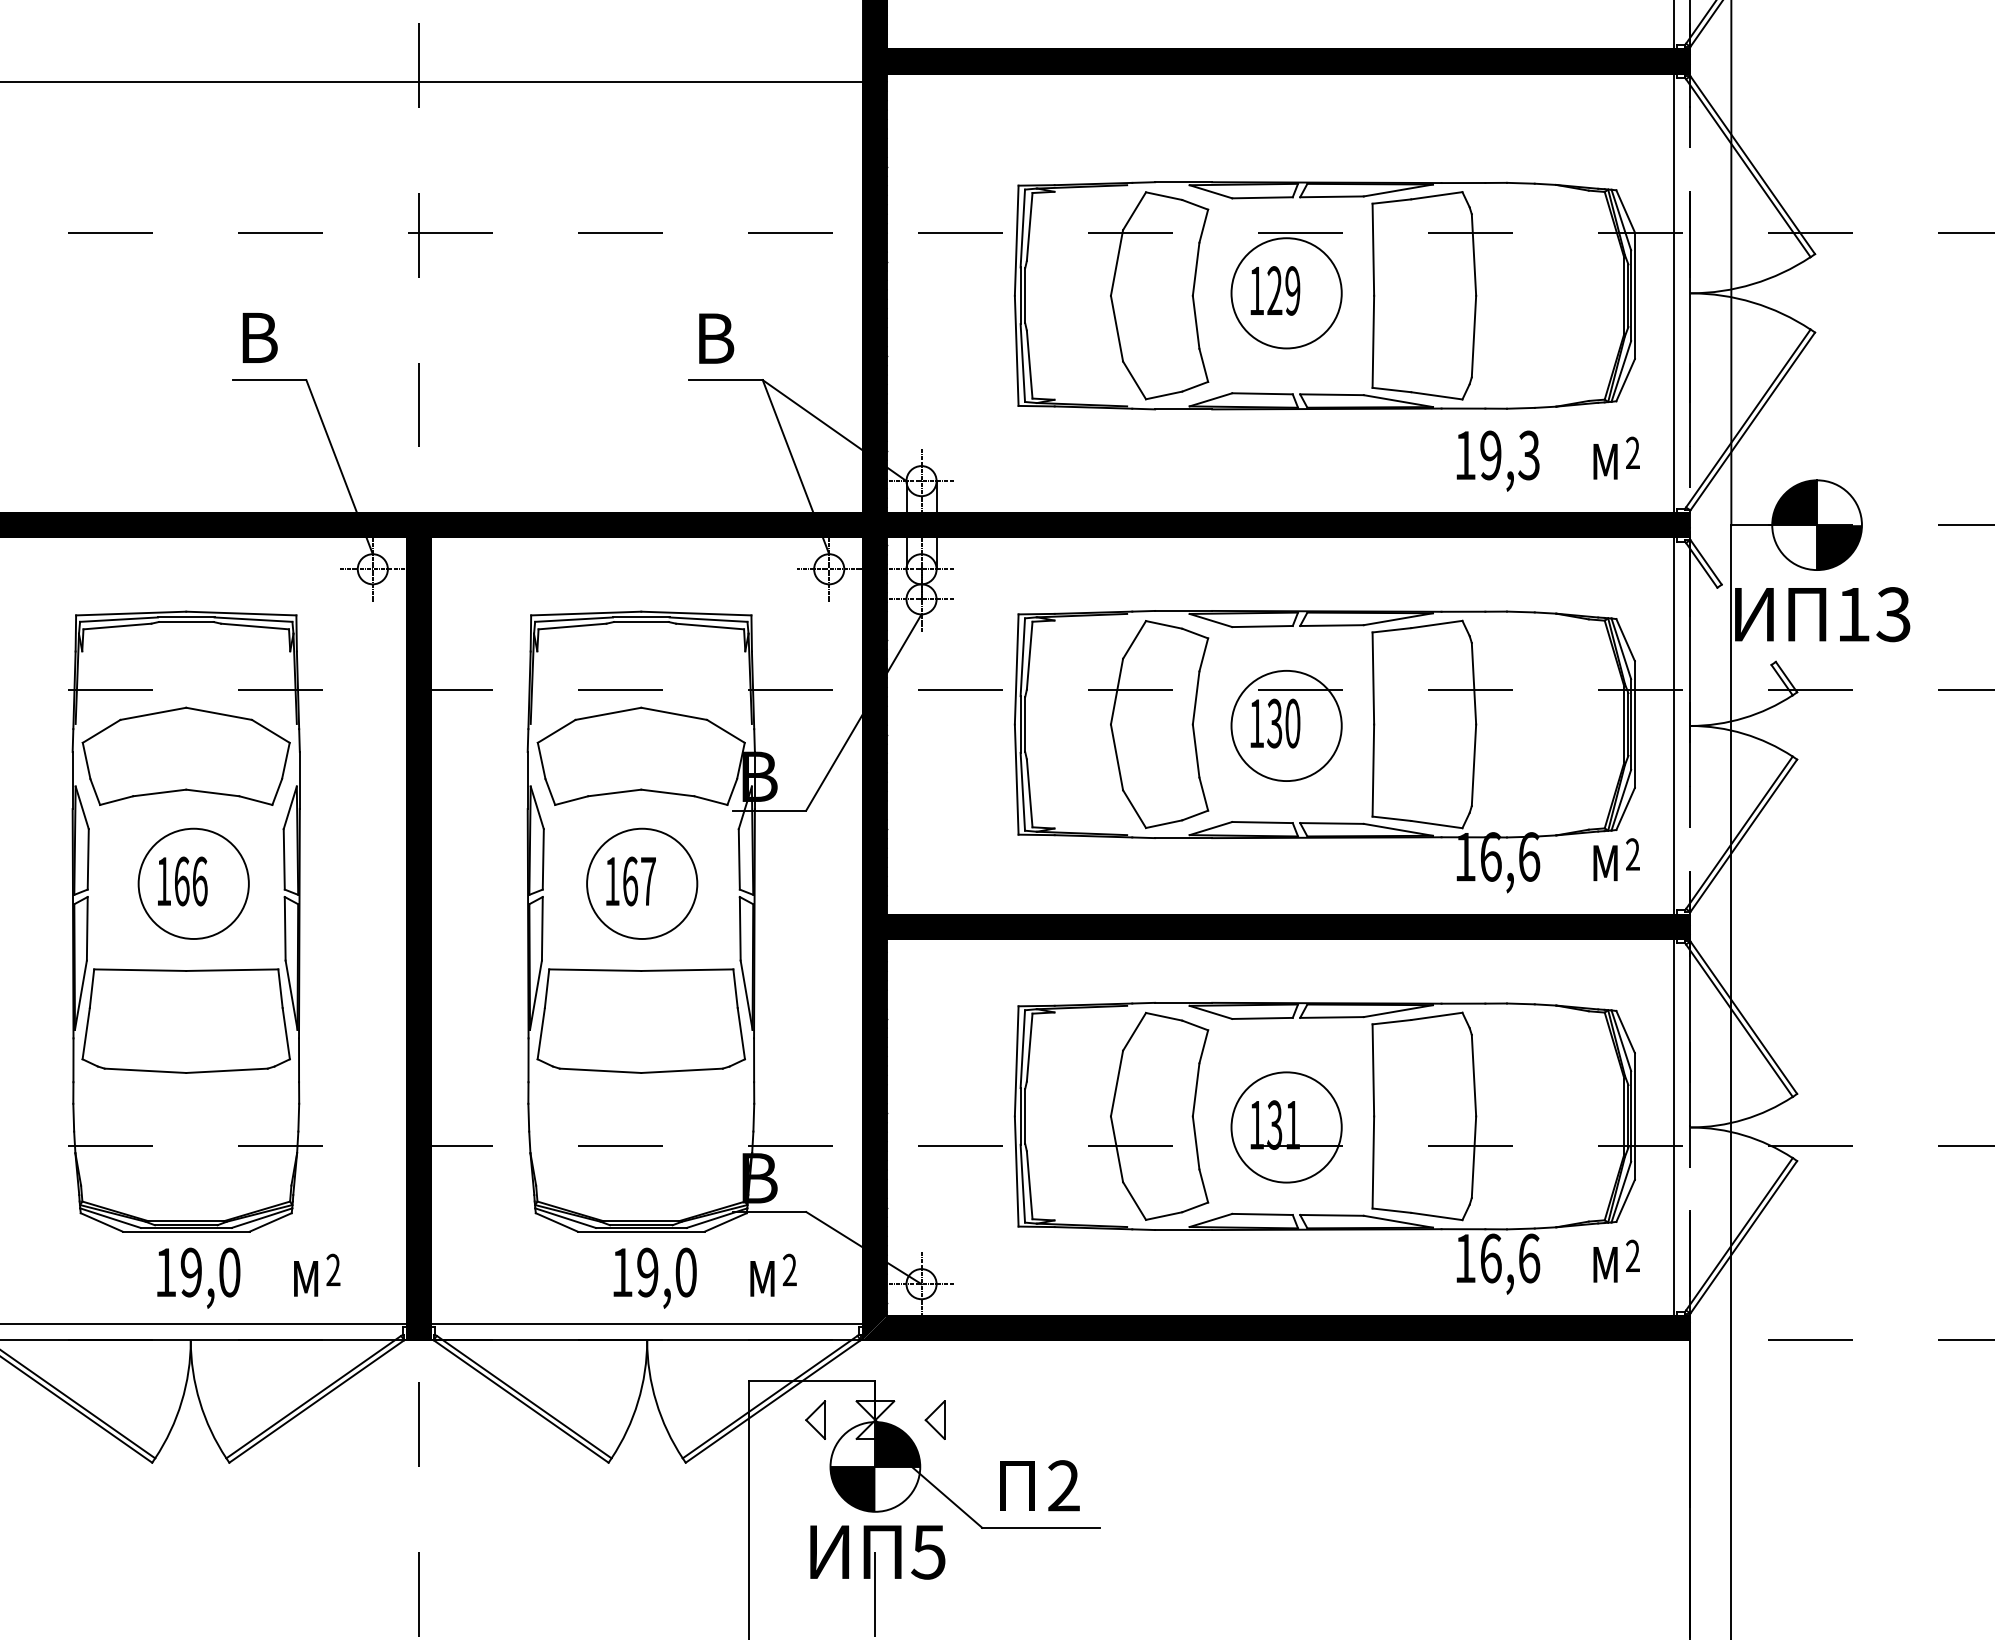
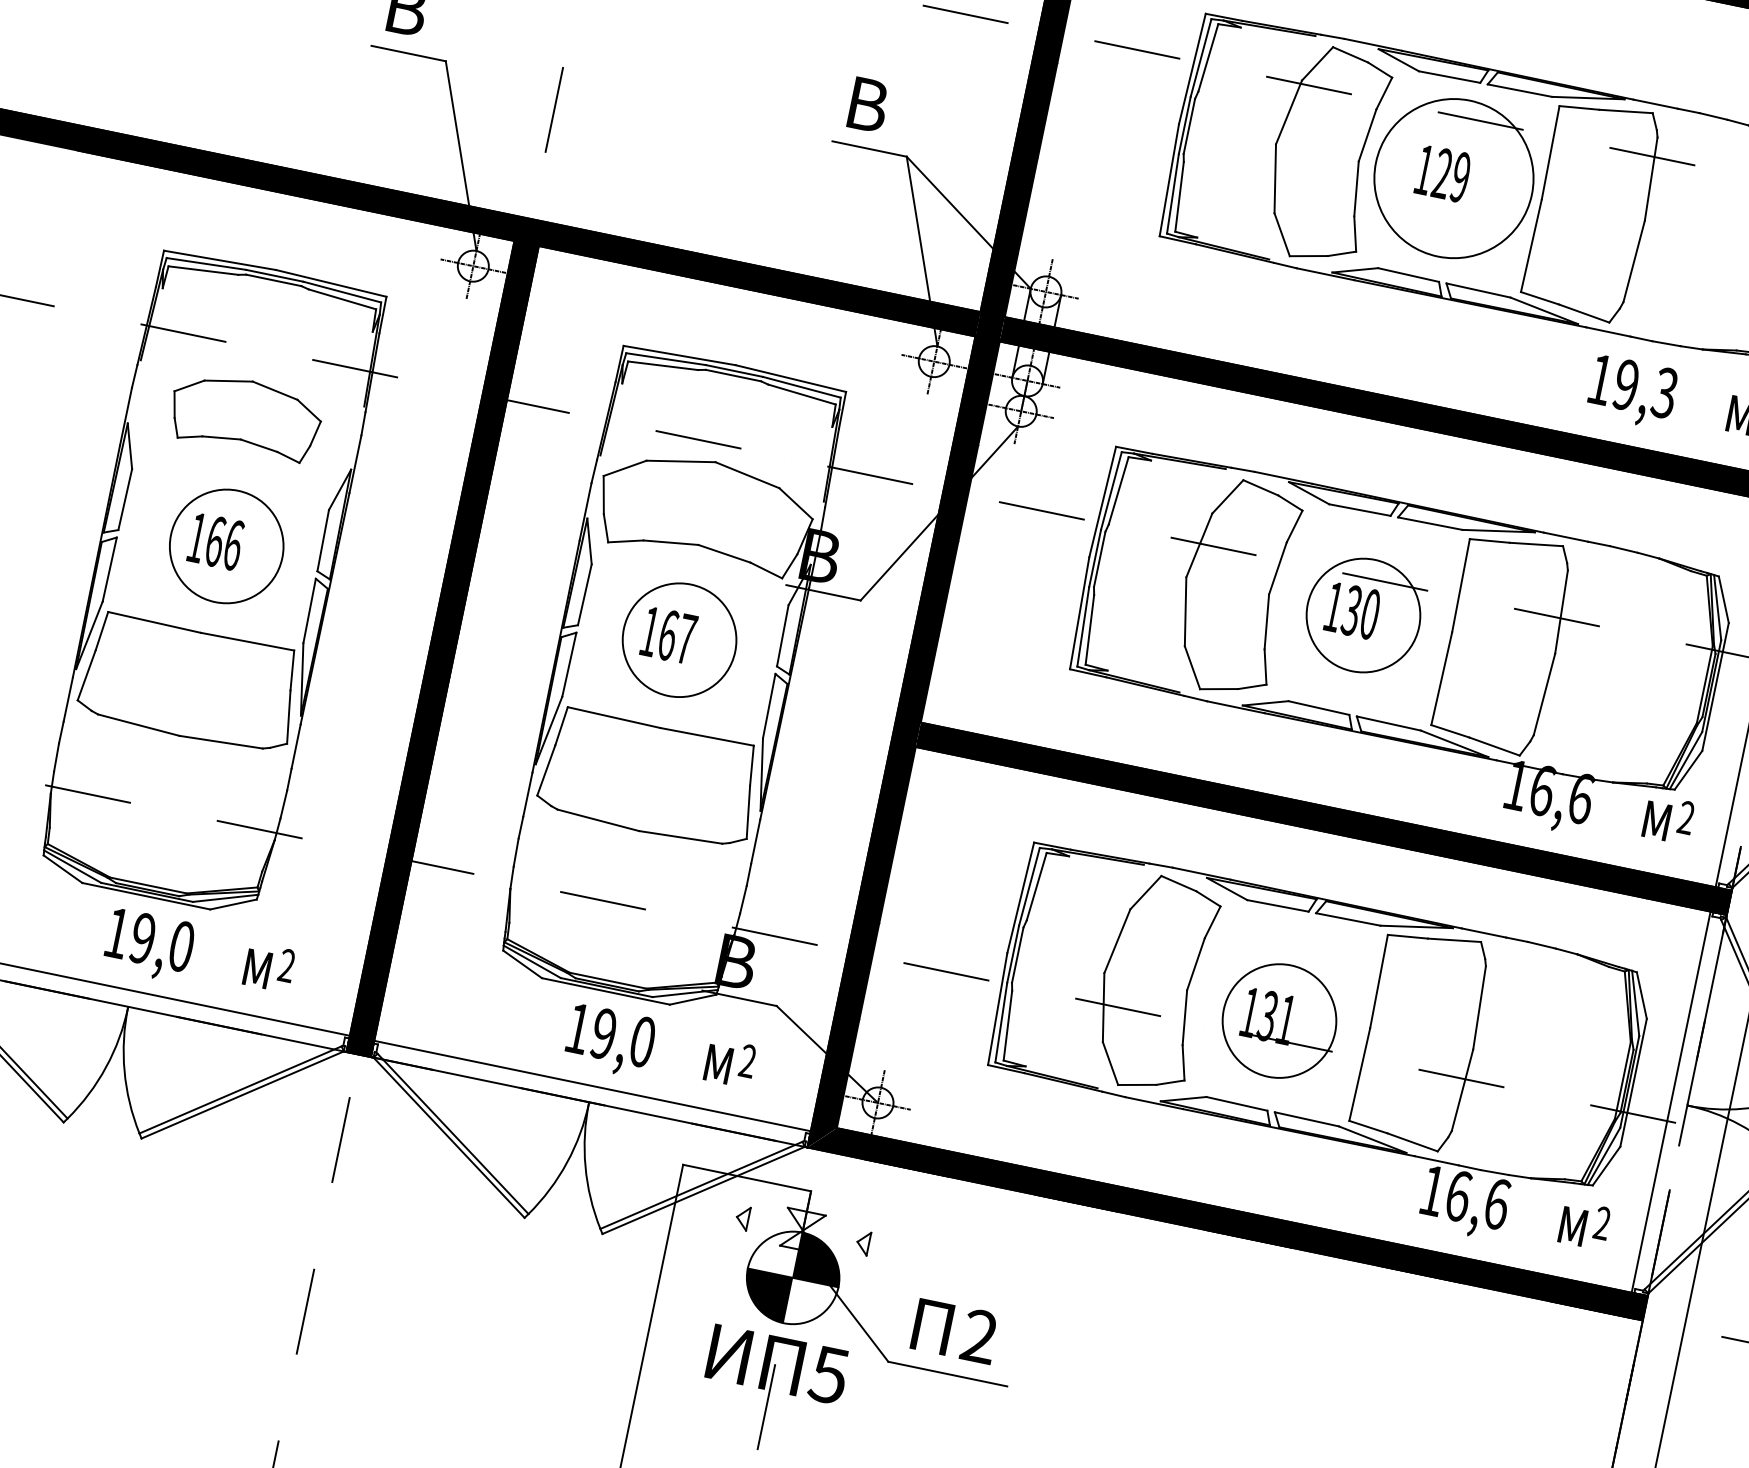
circle: (1286, 293) -> (1453, 178), size x1.4
part: (185, 755) -> (245, 415), size x0.7
part: (815, 1419) -> (742, 1217), size x0.6
part: (934, 1419) -> (862, 1242), size x0.6

